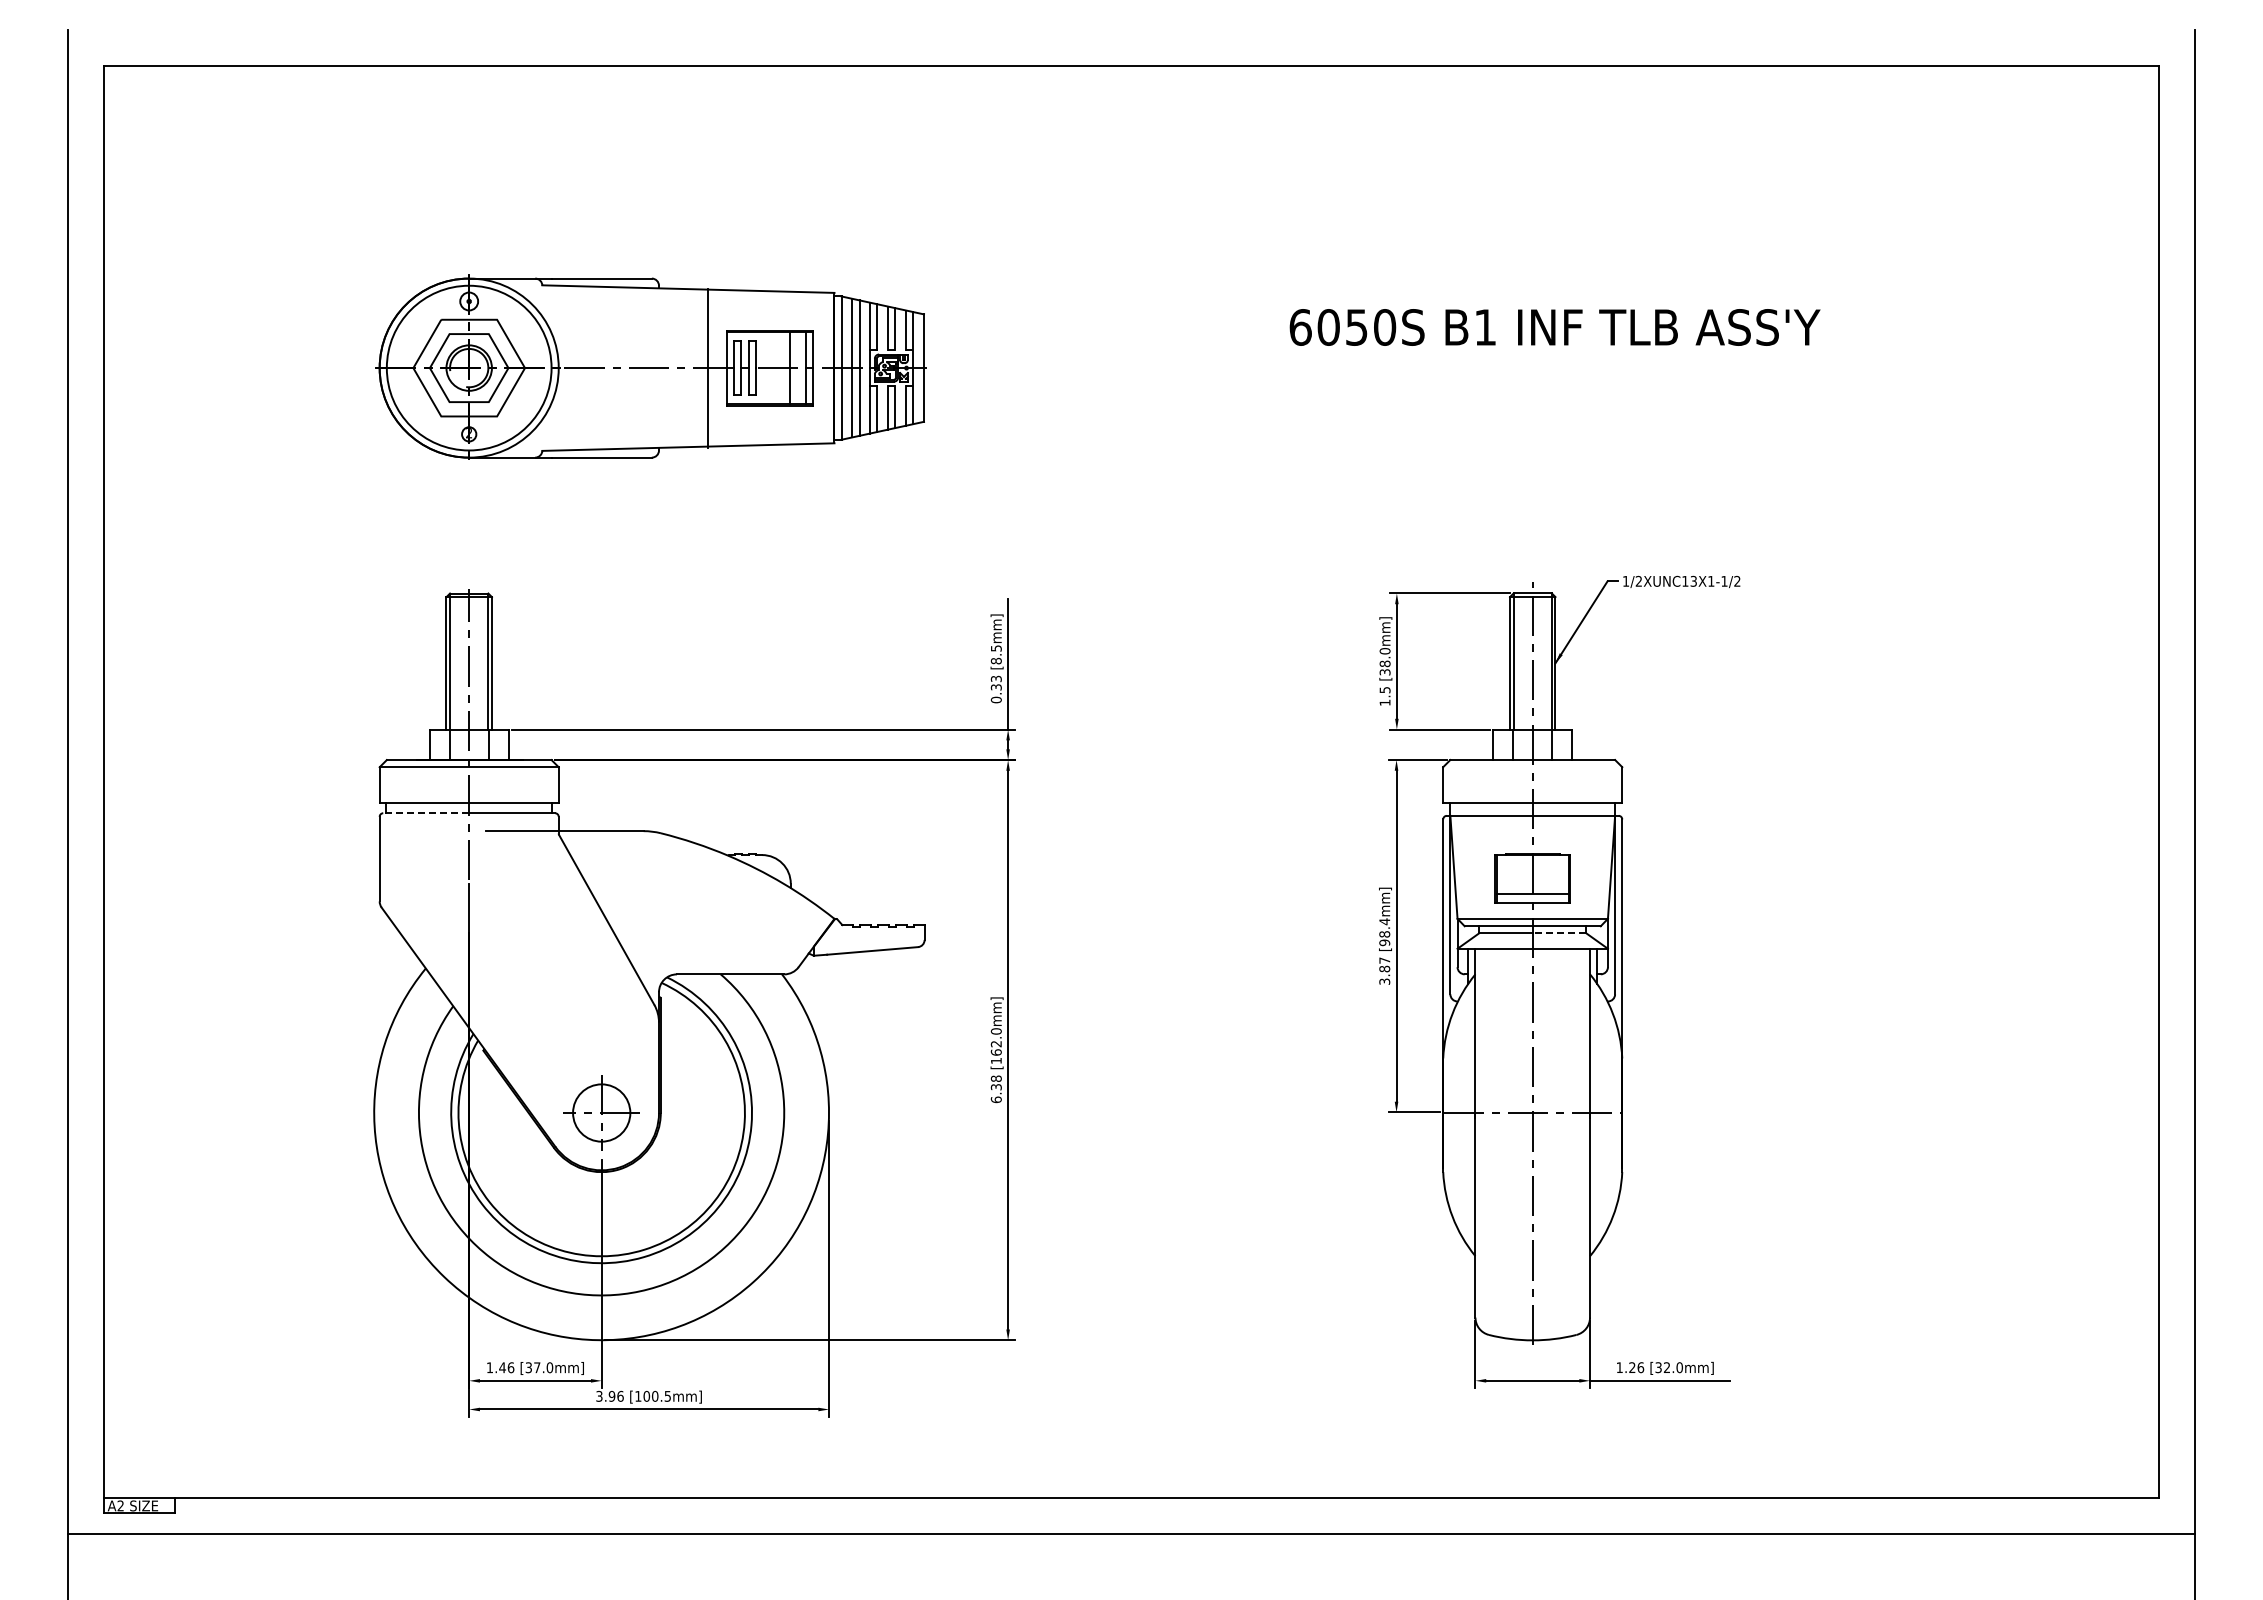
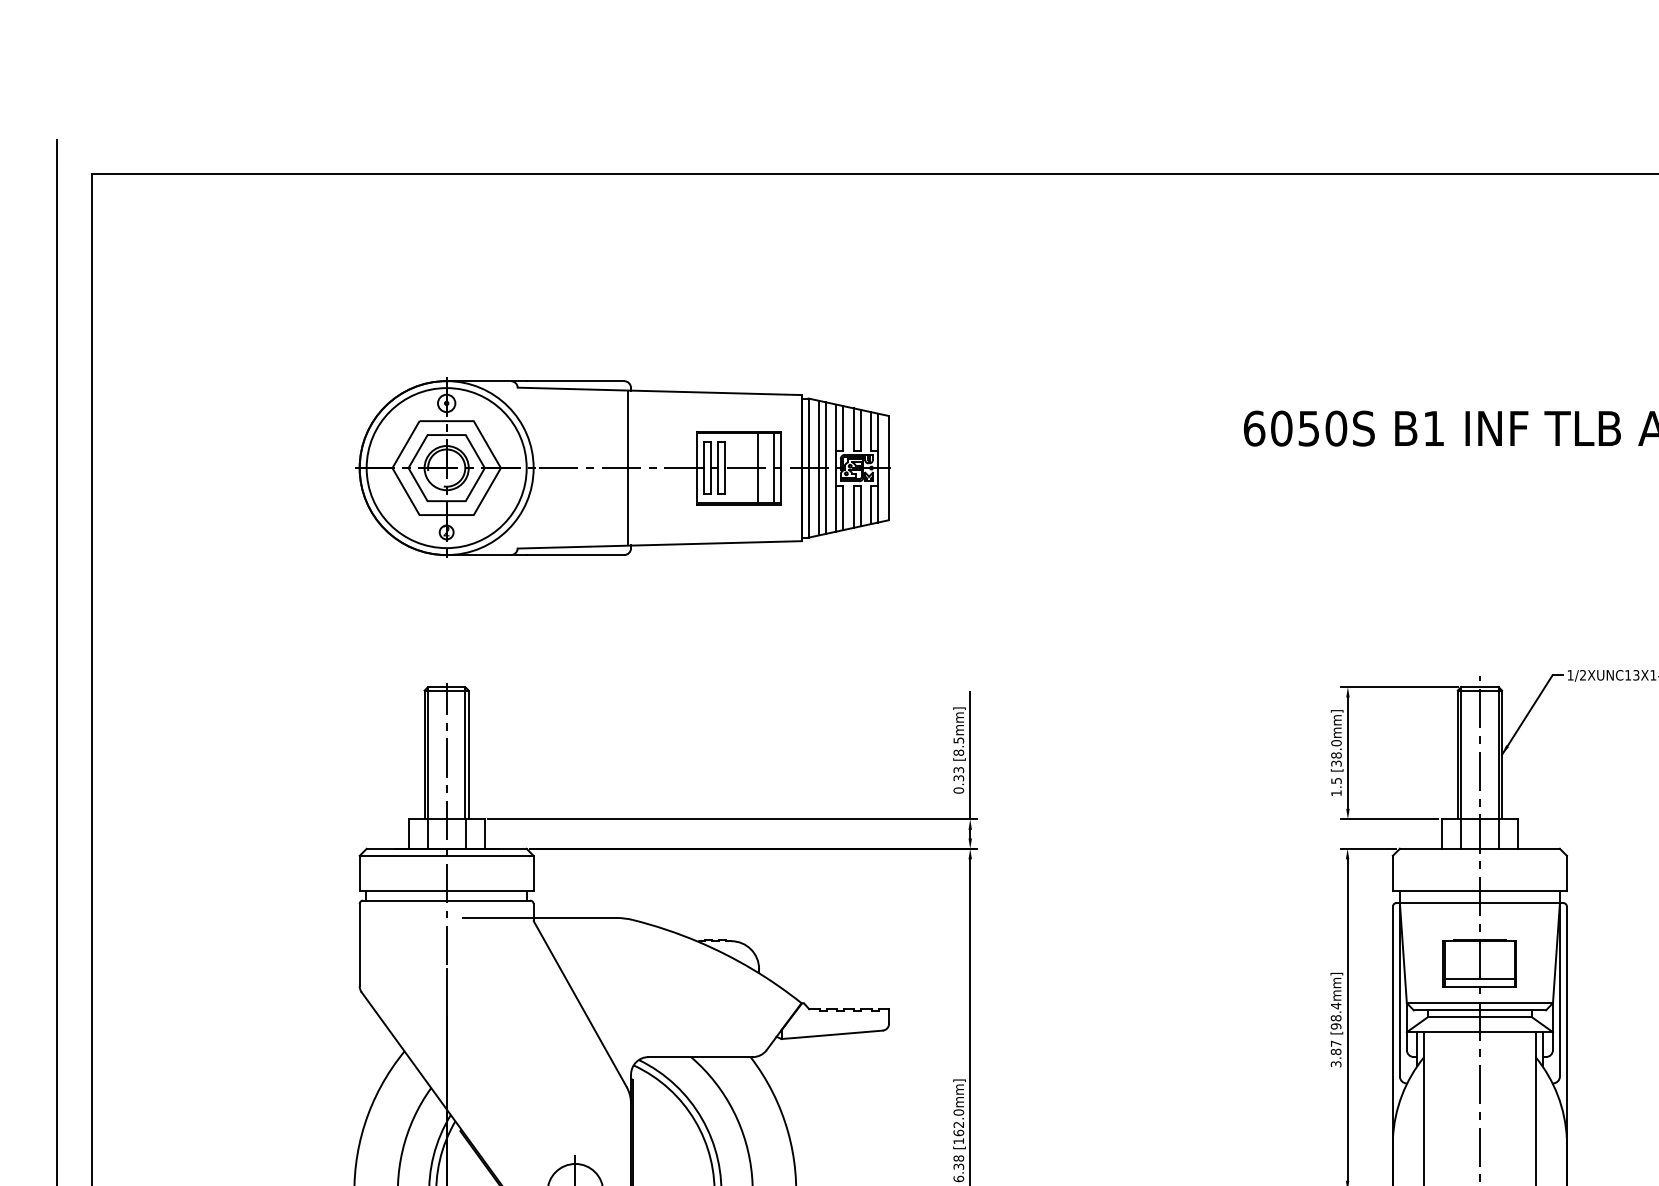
line: (707, 367) -> (627, 467), moved
line: (426, 813) -> (405, 900), dashed -> solid
line: (1559, 933) -> (1505, 1017), dashed -> solid

